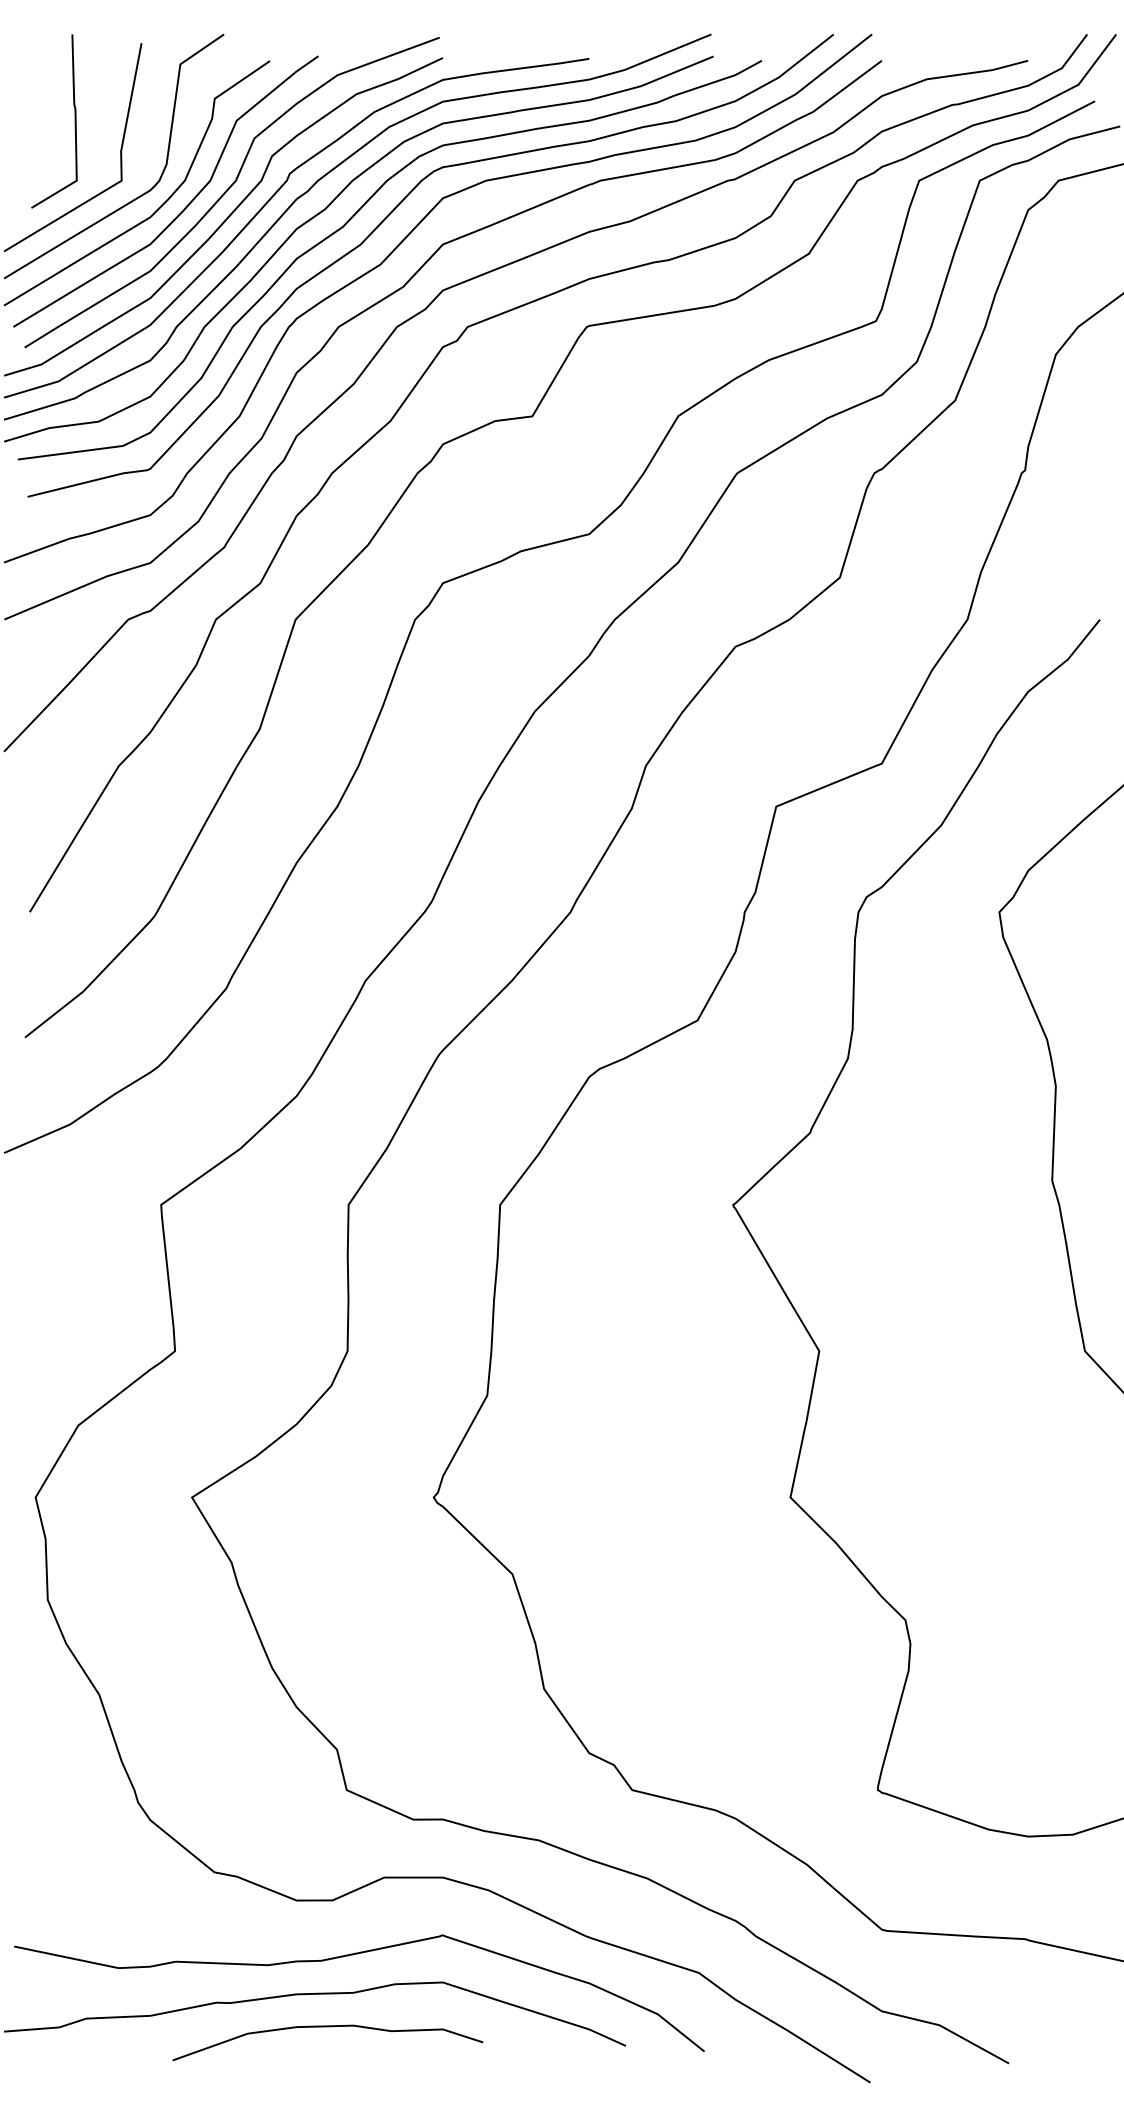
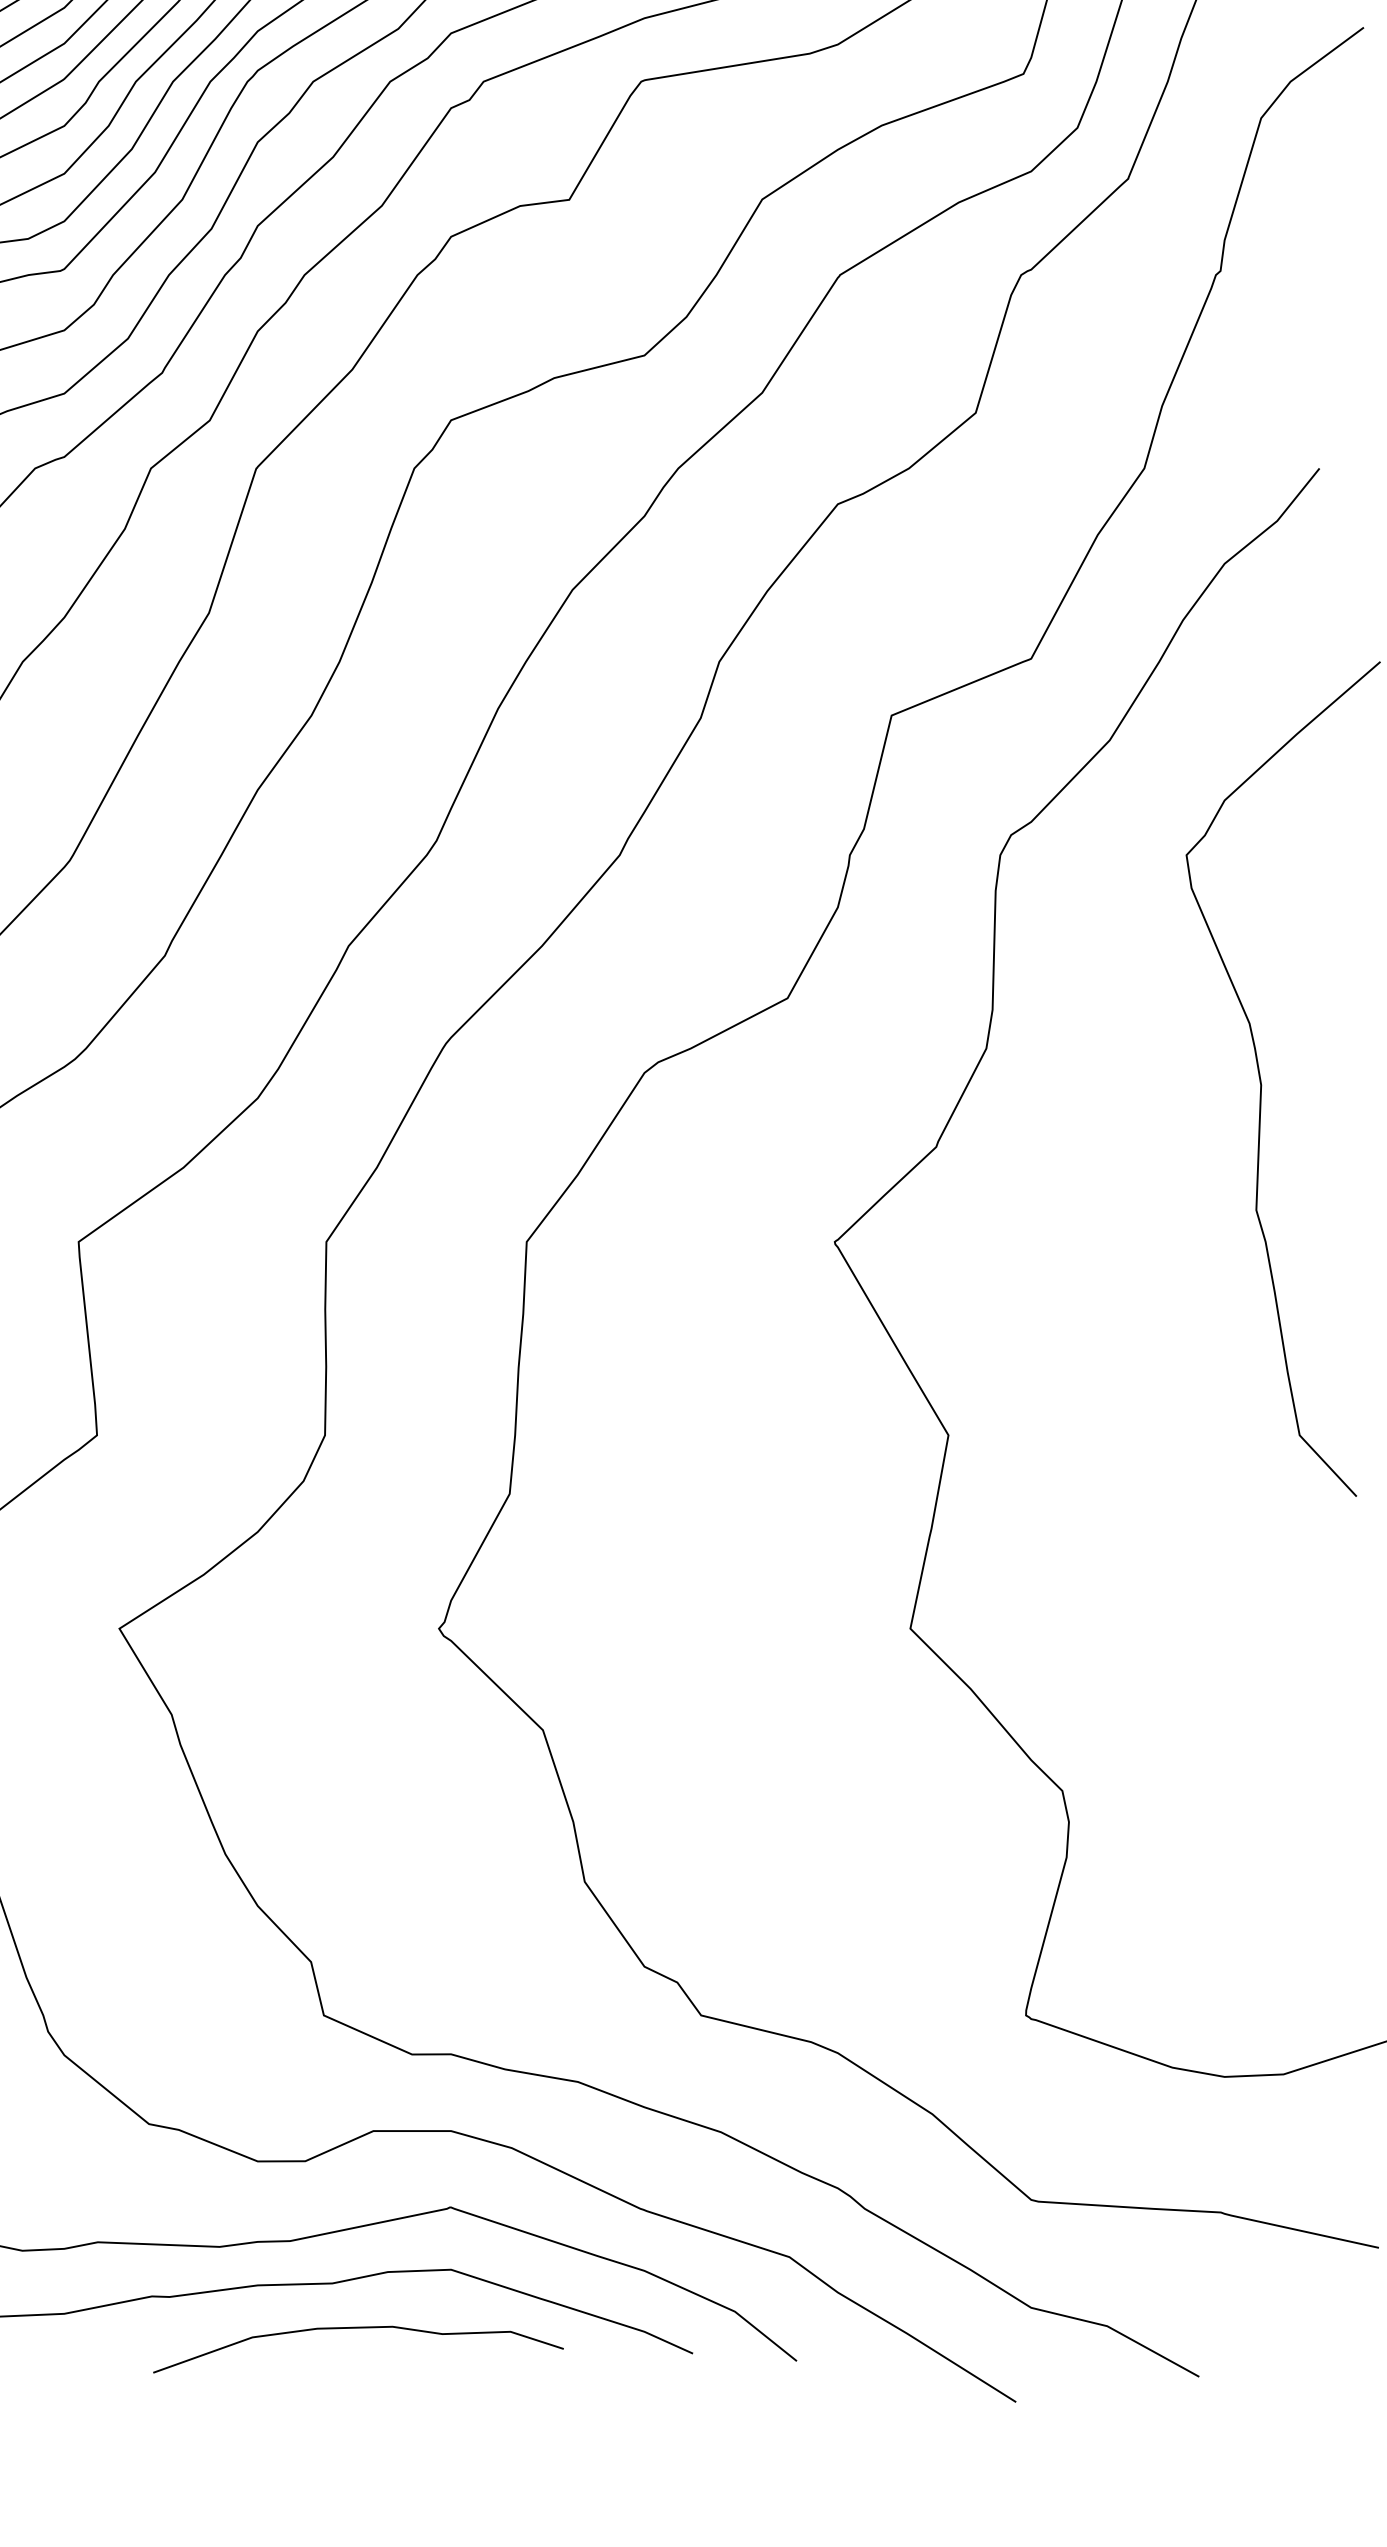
curve: (327, 2027) -> (357, 2329), moved

